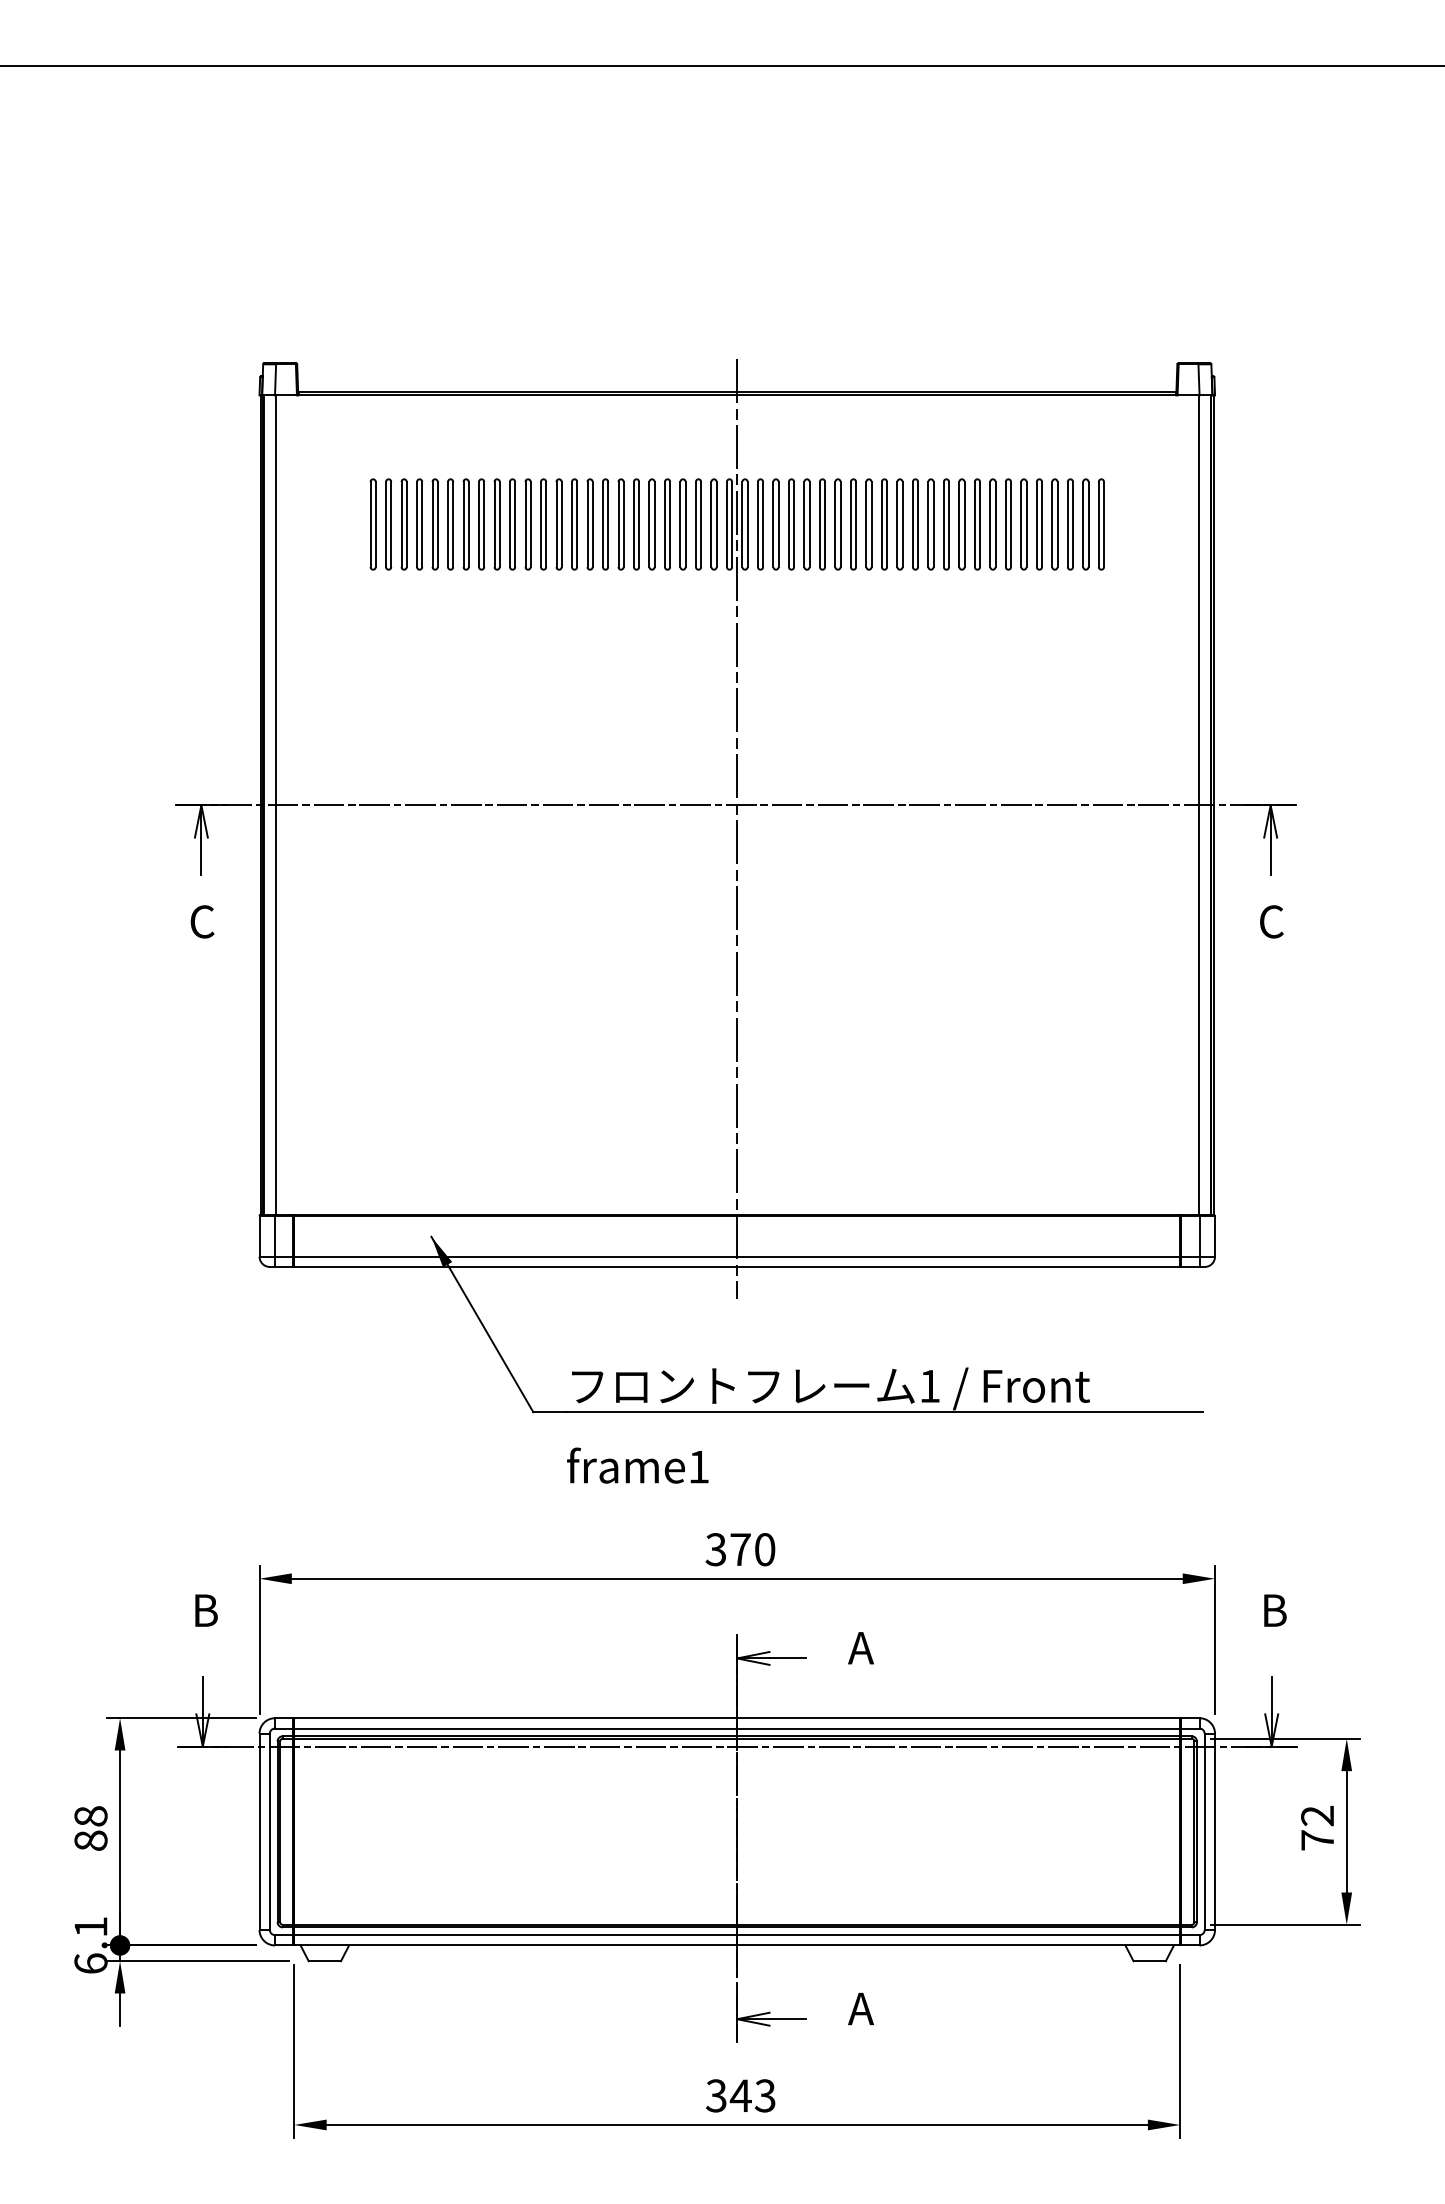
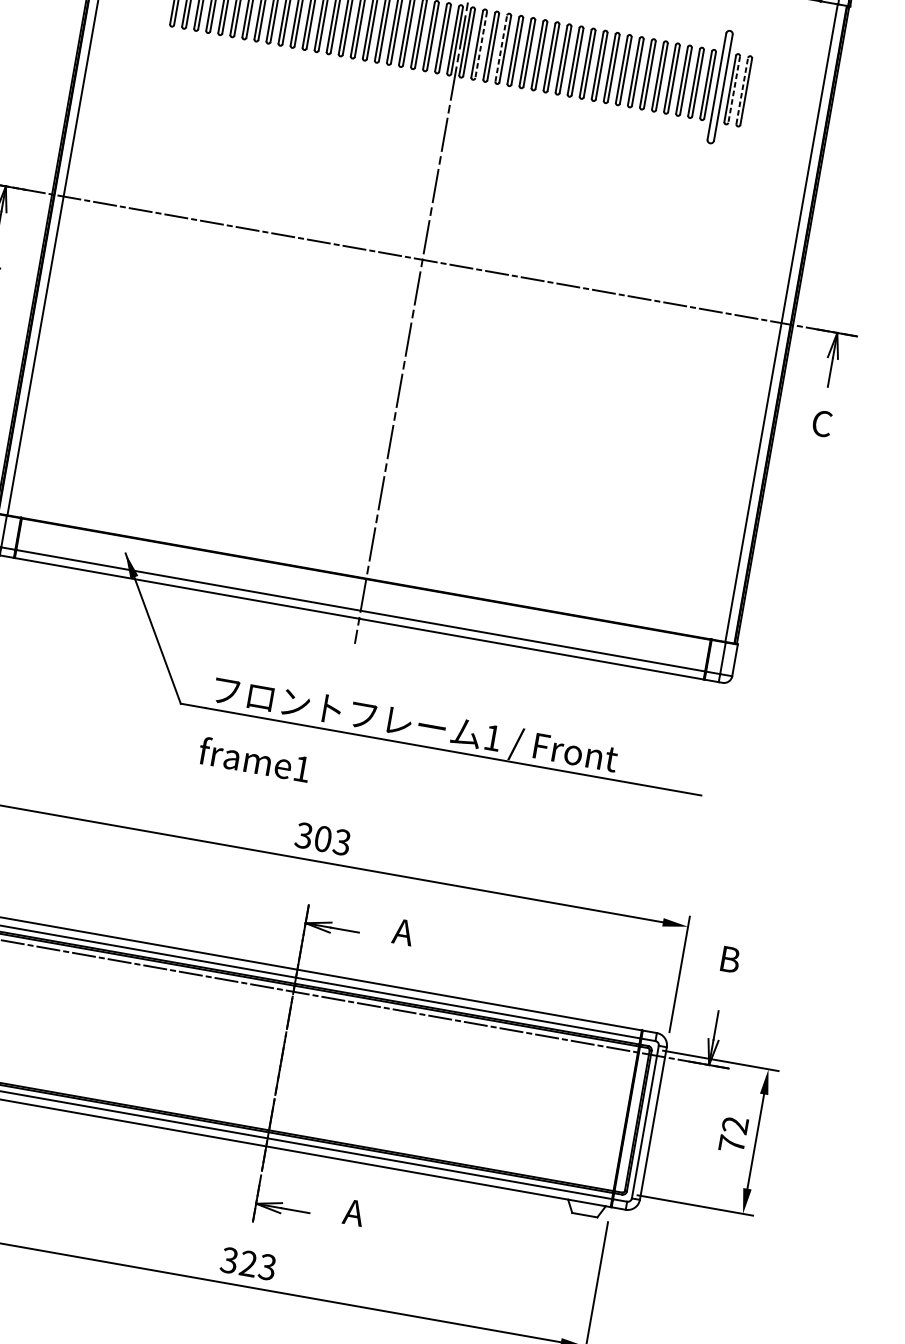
line: (763, 524) -> (481, 45), solid -> dashed
line: (788, 524) -> (500, 48), solid -> dashed
part: (1070, 524) -> (720, 87), size x1.6
line: (1088, 524) -> (734, 89), solid -> dashed
line: (1098, 524) -> (742, 90), solid -> dashed
text: (752, 1549) -> (332, 840), 370 -> 303
text: (740, 2095) -> (248, 1263), 343 -> 323

